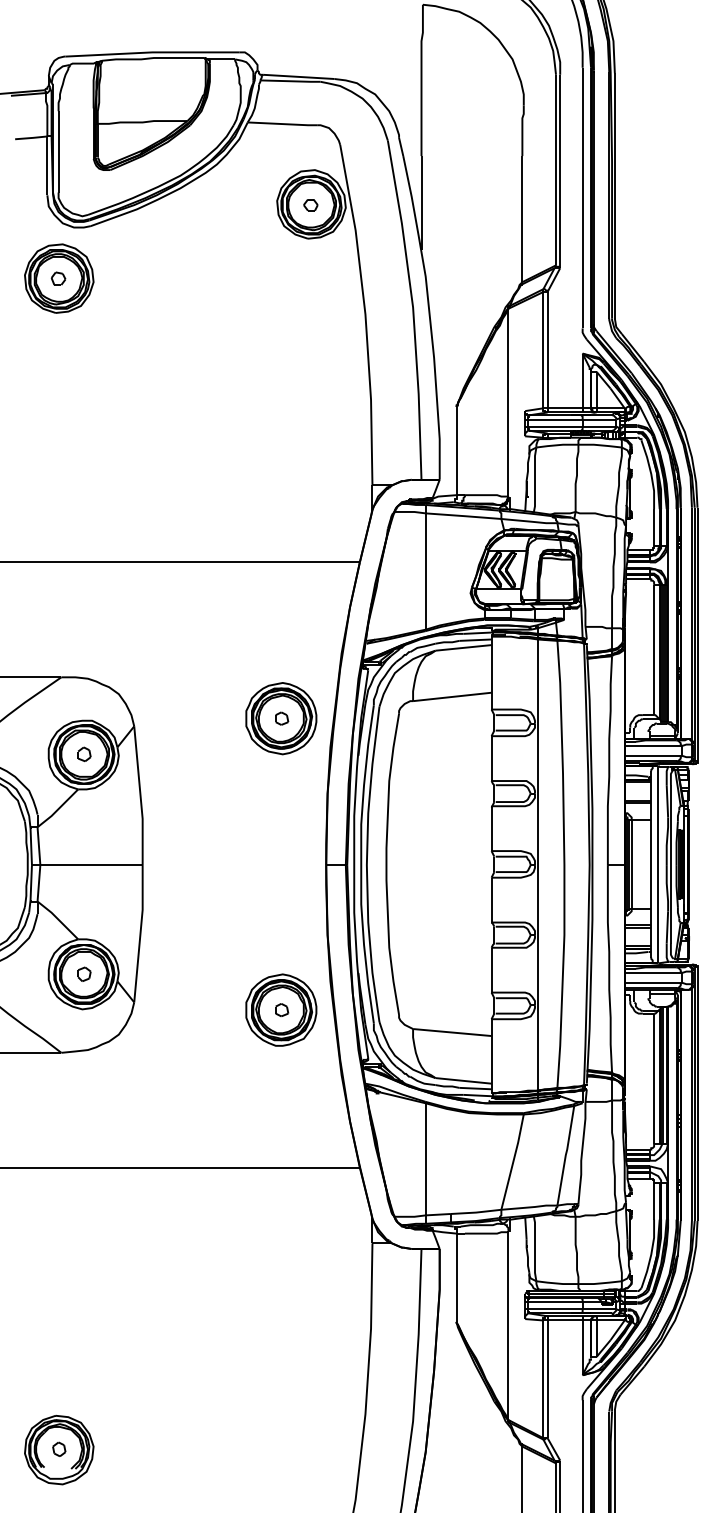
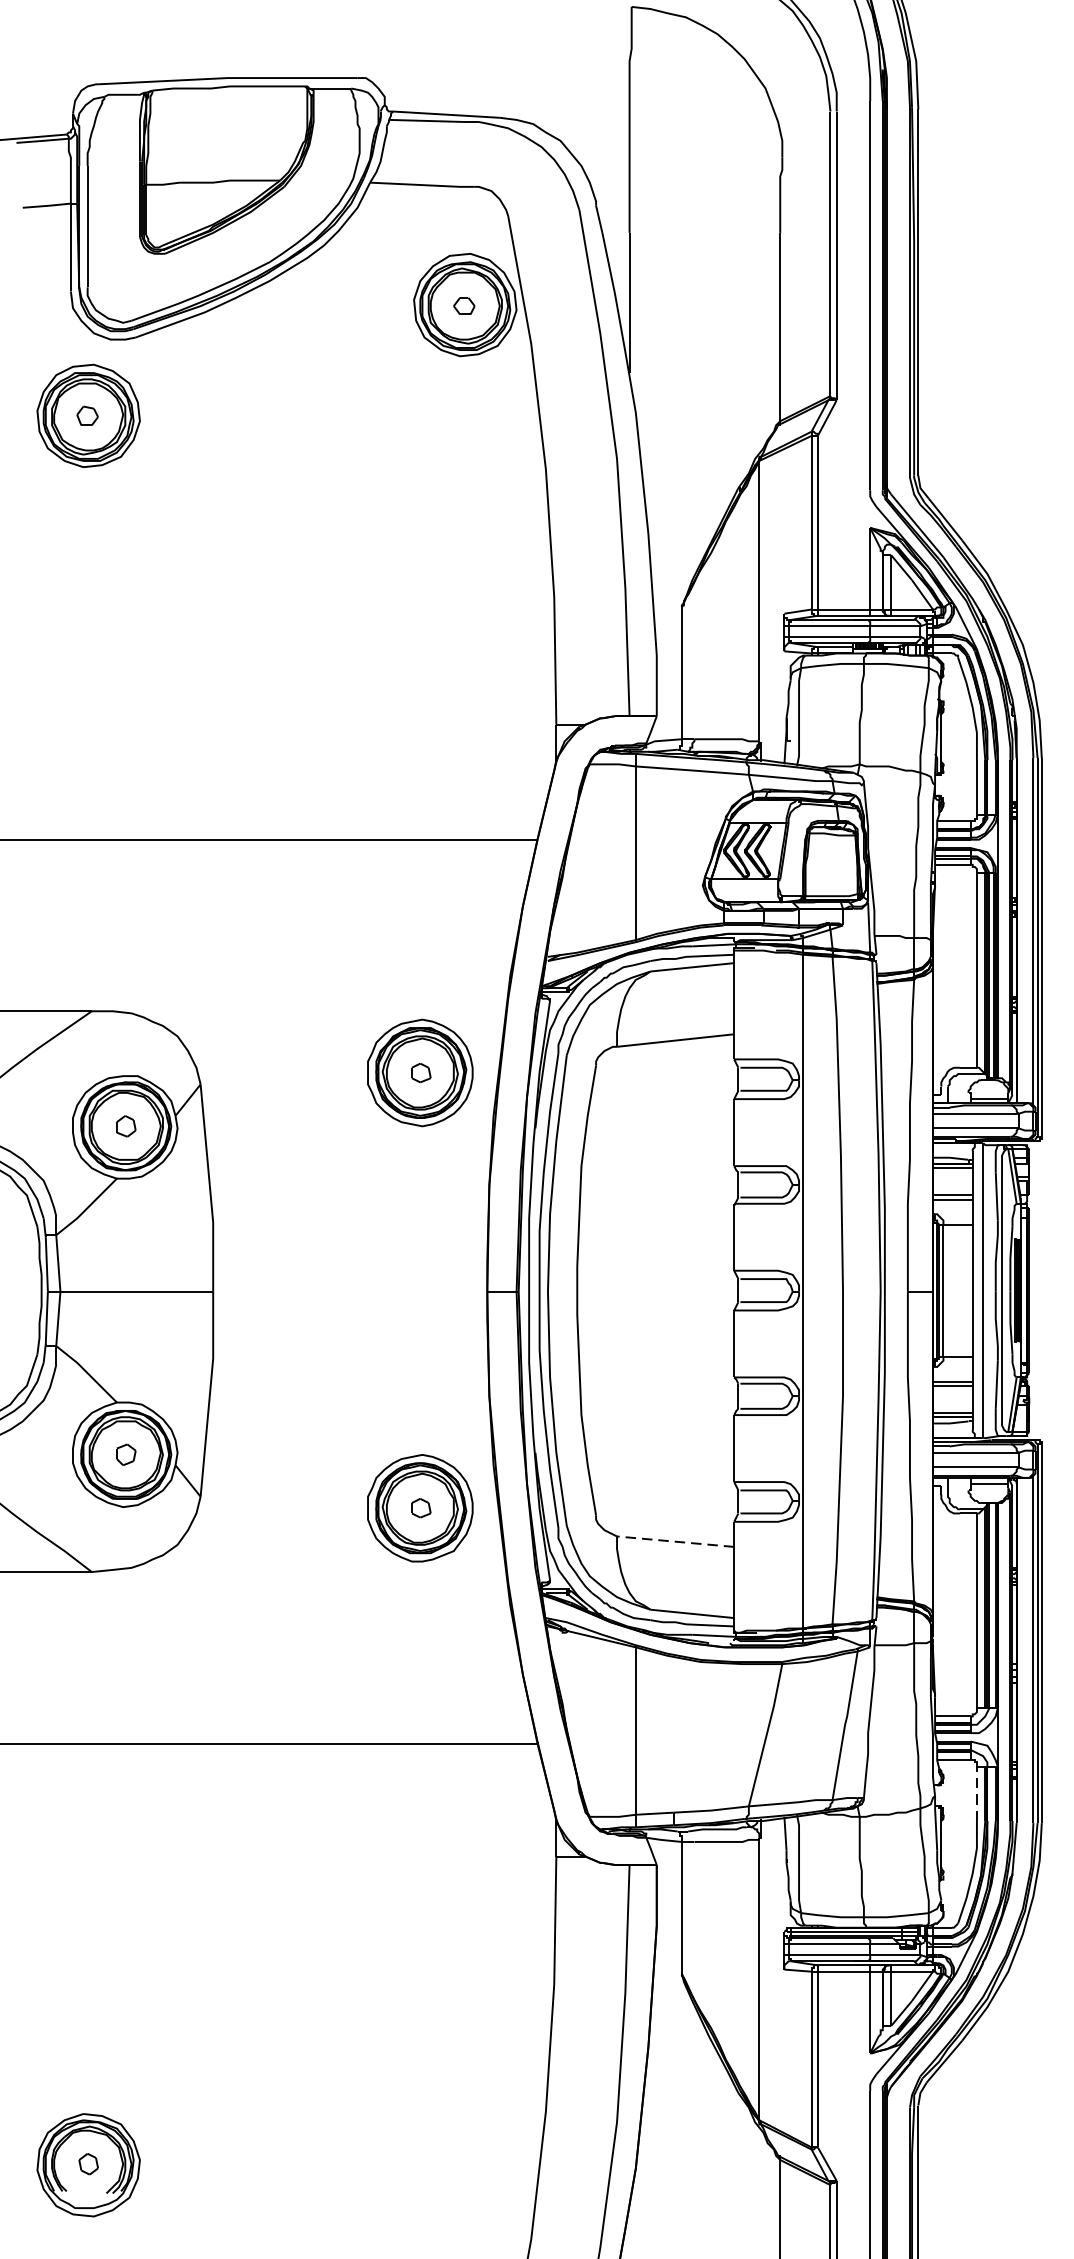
line: (451, 1032) -> (674, 1541), solid -> dashed
line: (654, 1200) -> (977, 1792), solid -> dashed

